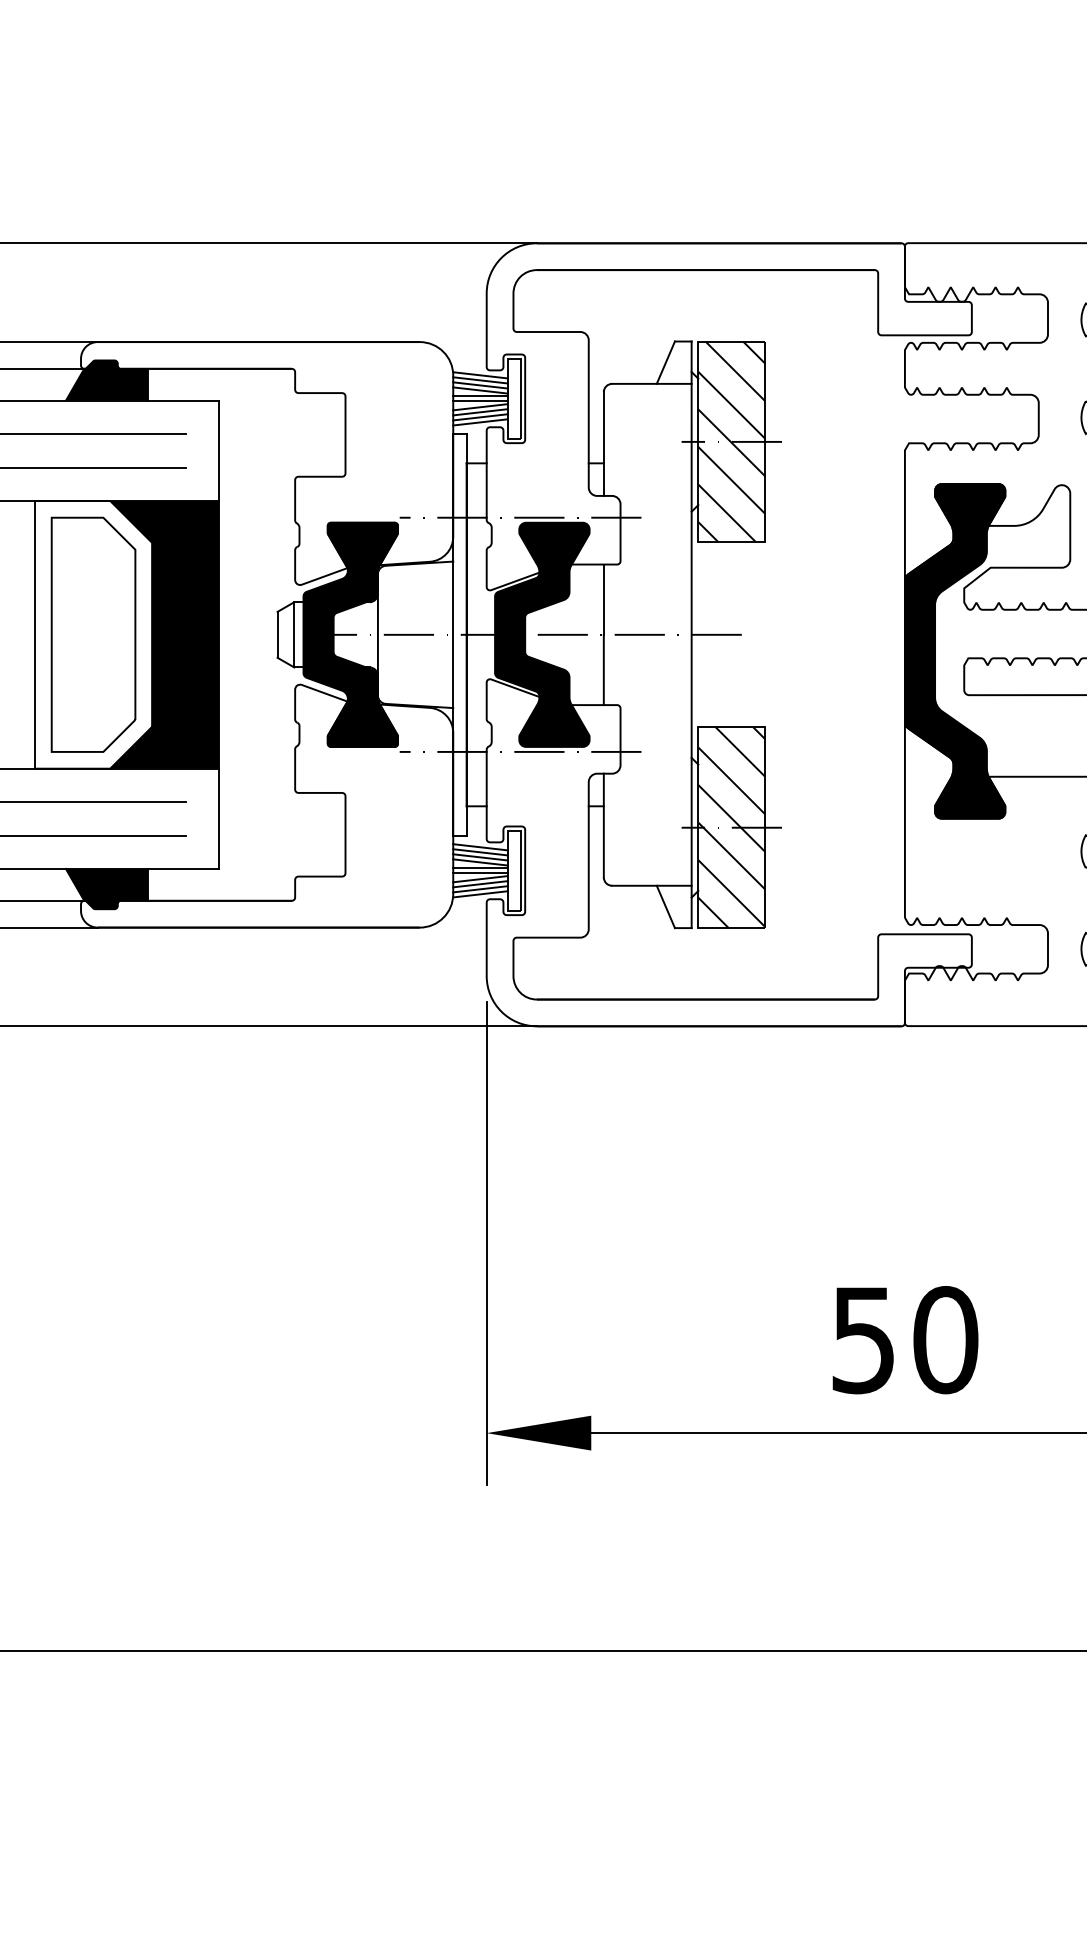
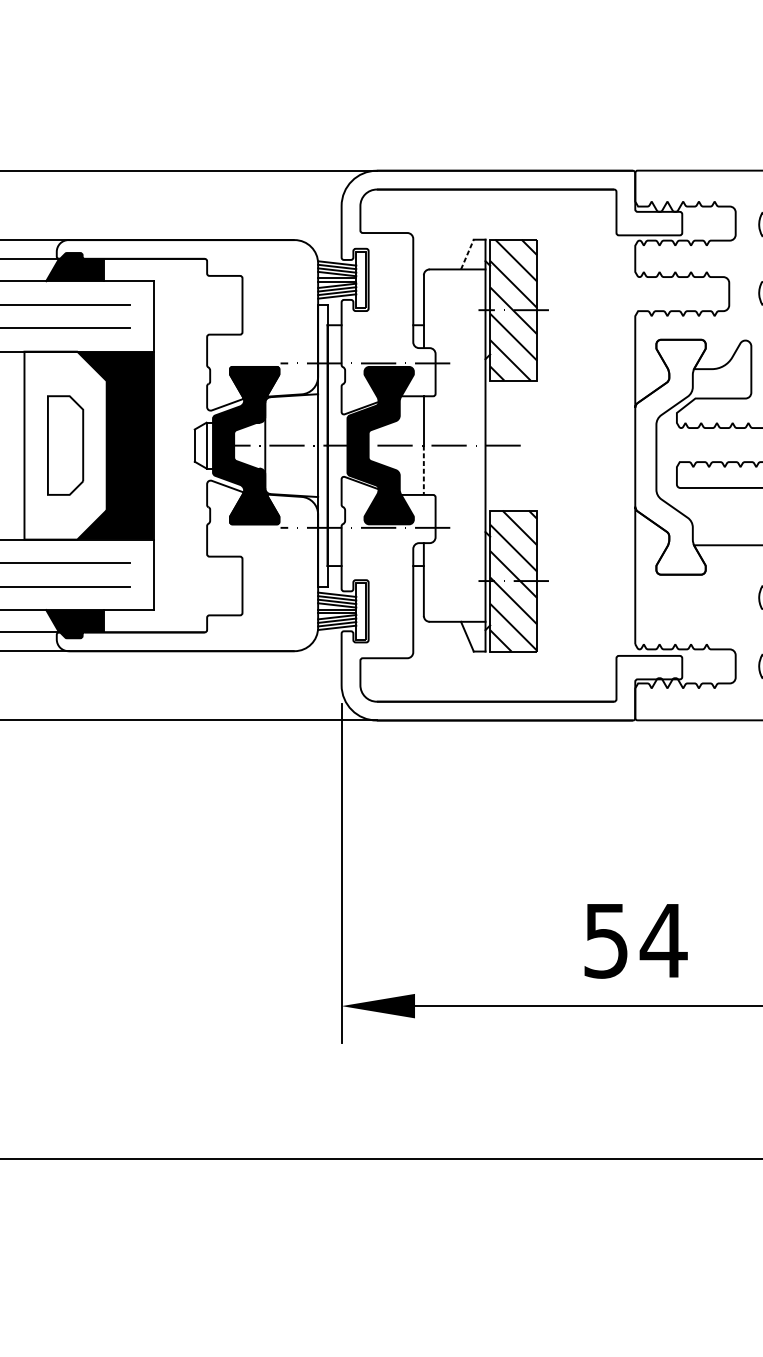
line: (666, 362) -> (467, 254), solid -> dashed
part: (93, 634) -> (65, 445), size x0.6
fill: (954, 651) -> (670, 457), removed
line: (603, 670) -> (423, 470), solid -> dashed
text: (945, 1340) -> (663, 941), 50 -> 54

